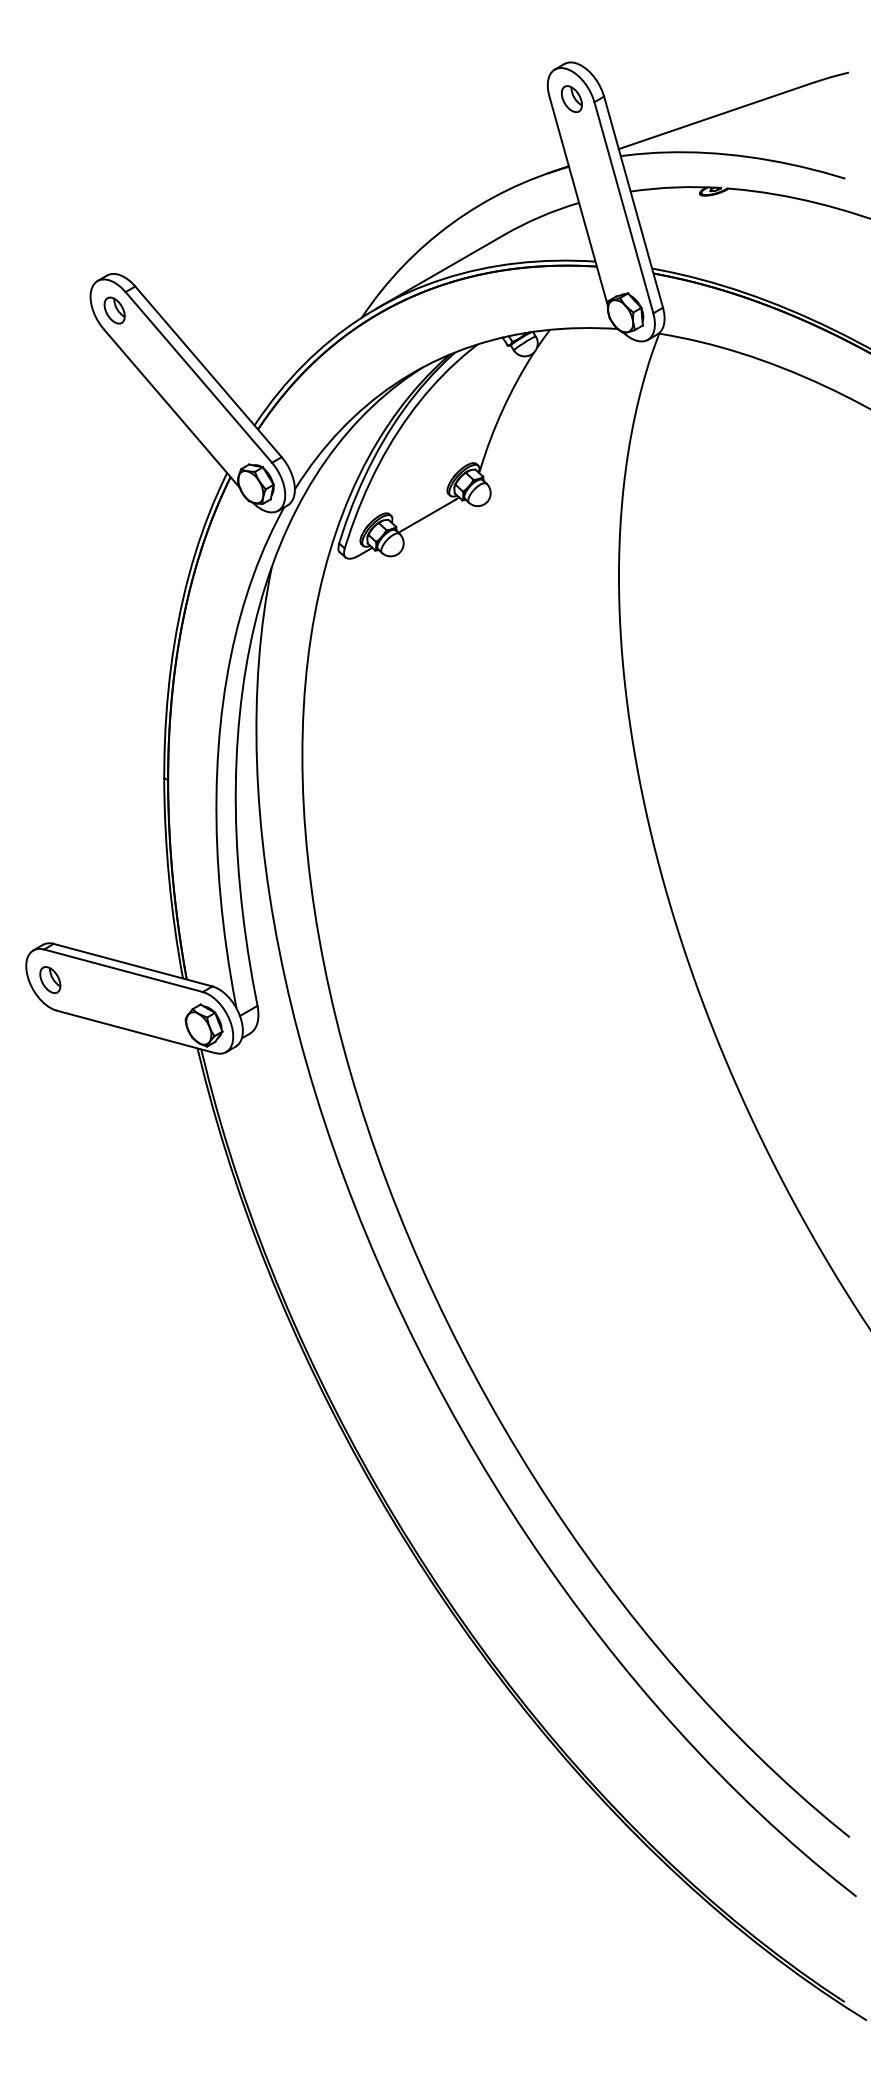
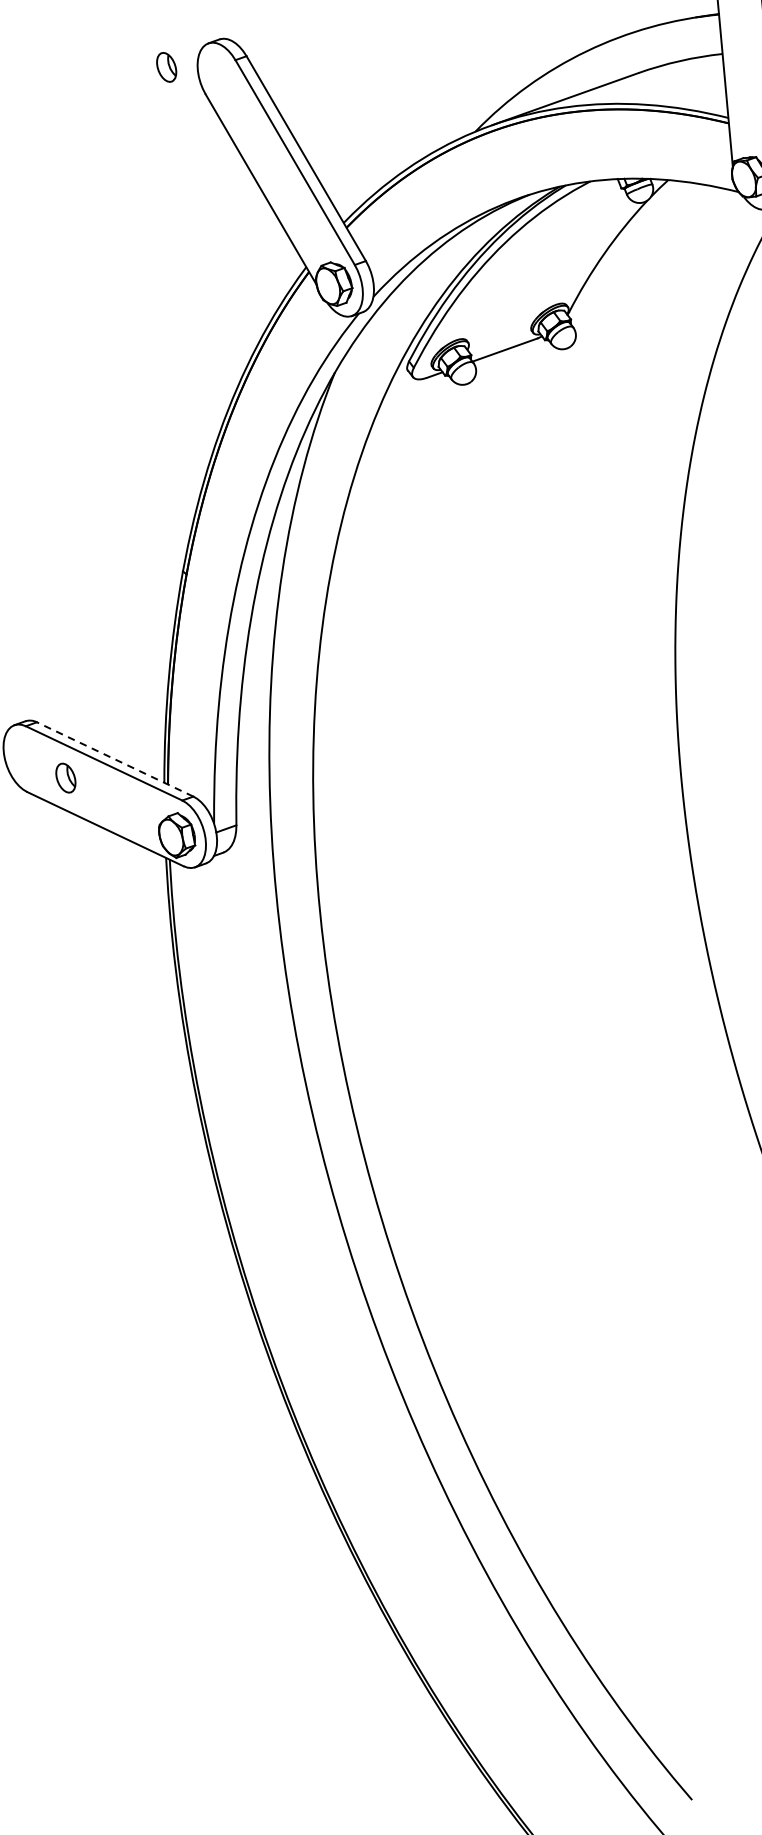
part: (114, 310) -> (166, 67), moved
line: (132, 965) -> (114, 759), solid -> dashed
part: (50, 979) -> (66, 777), moved

